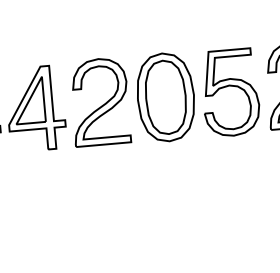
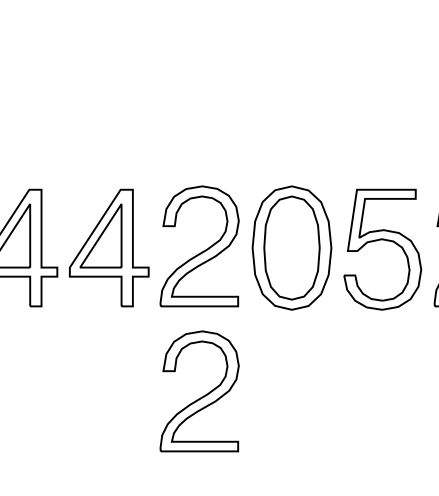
part: (109, 205) -> (199, 391), added

